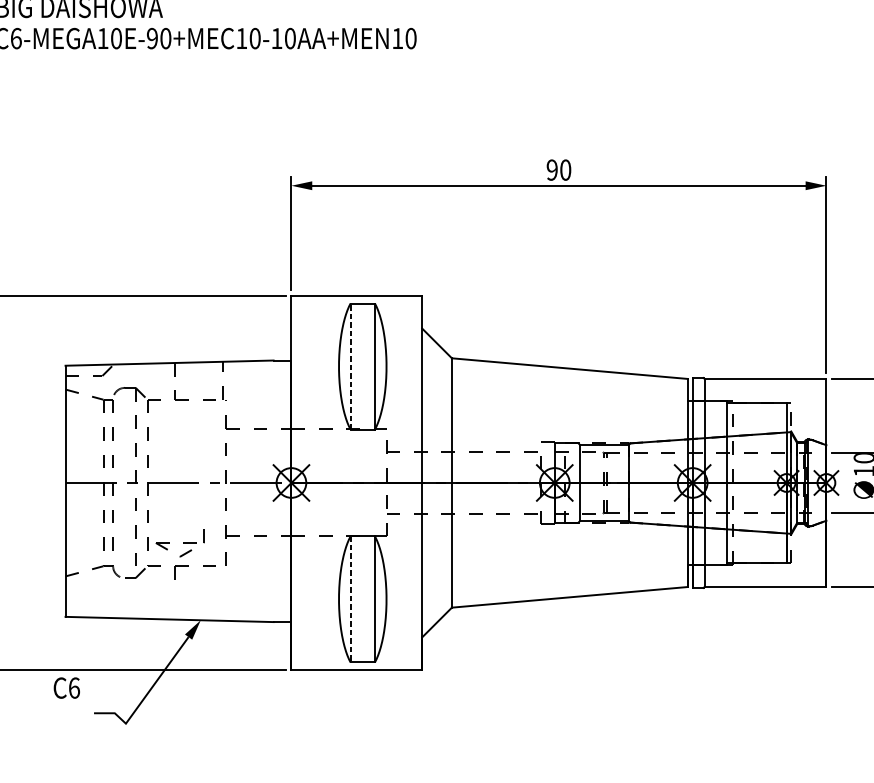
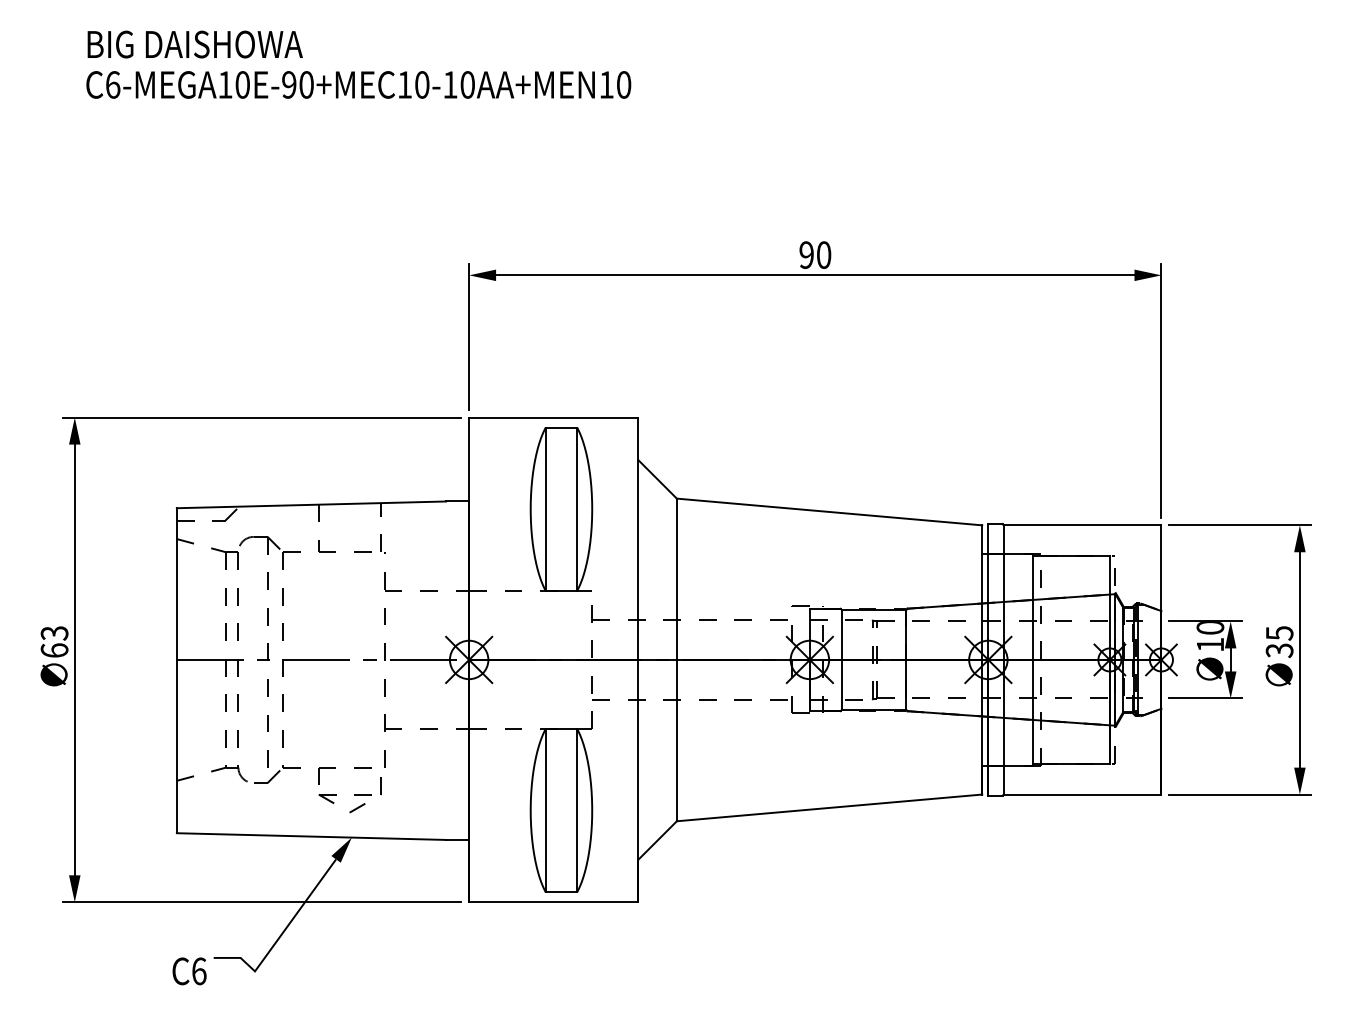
line: (350, 366) -> (545, 509), dashed -> solid
part: (179, 543) -> (349, 795), moved
line: (350, 599) -> (545, 810), dashed -> solid
text: (66, 688) -> (189, 971), moved

